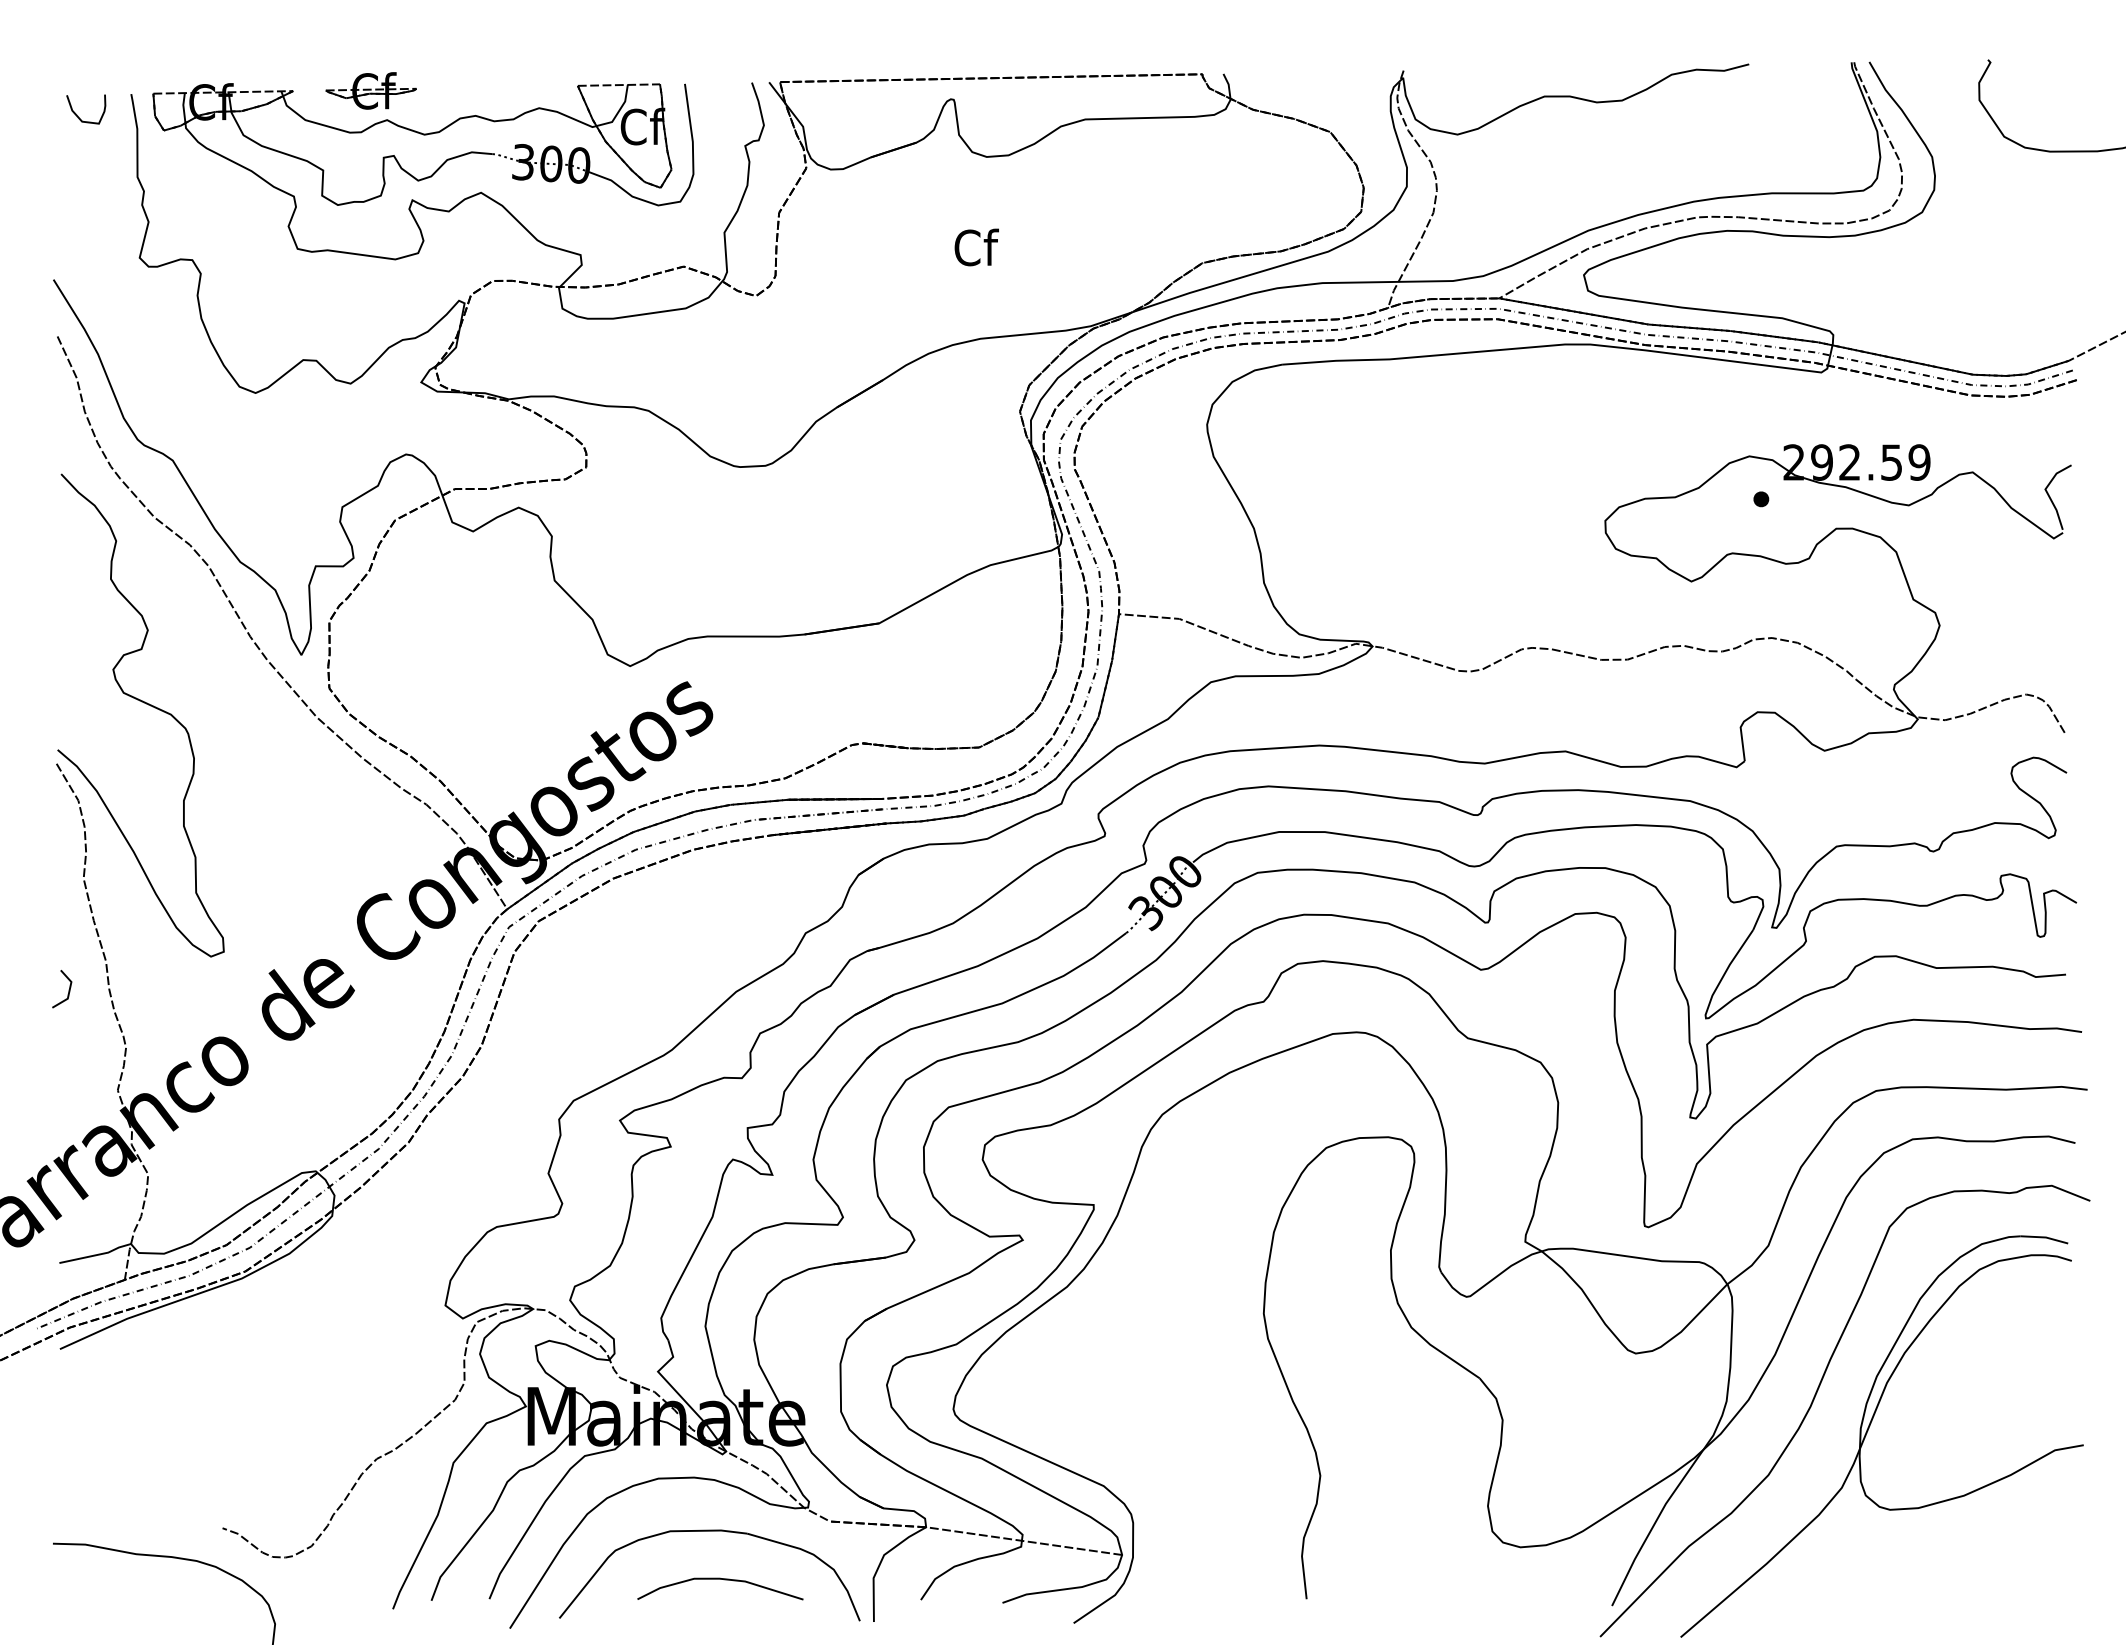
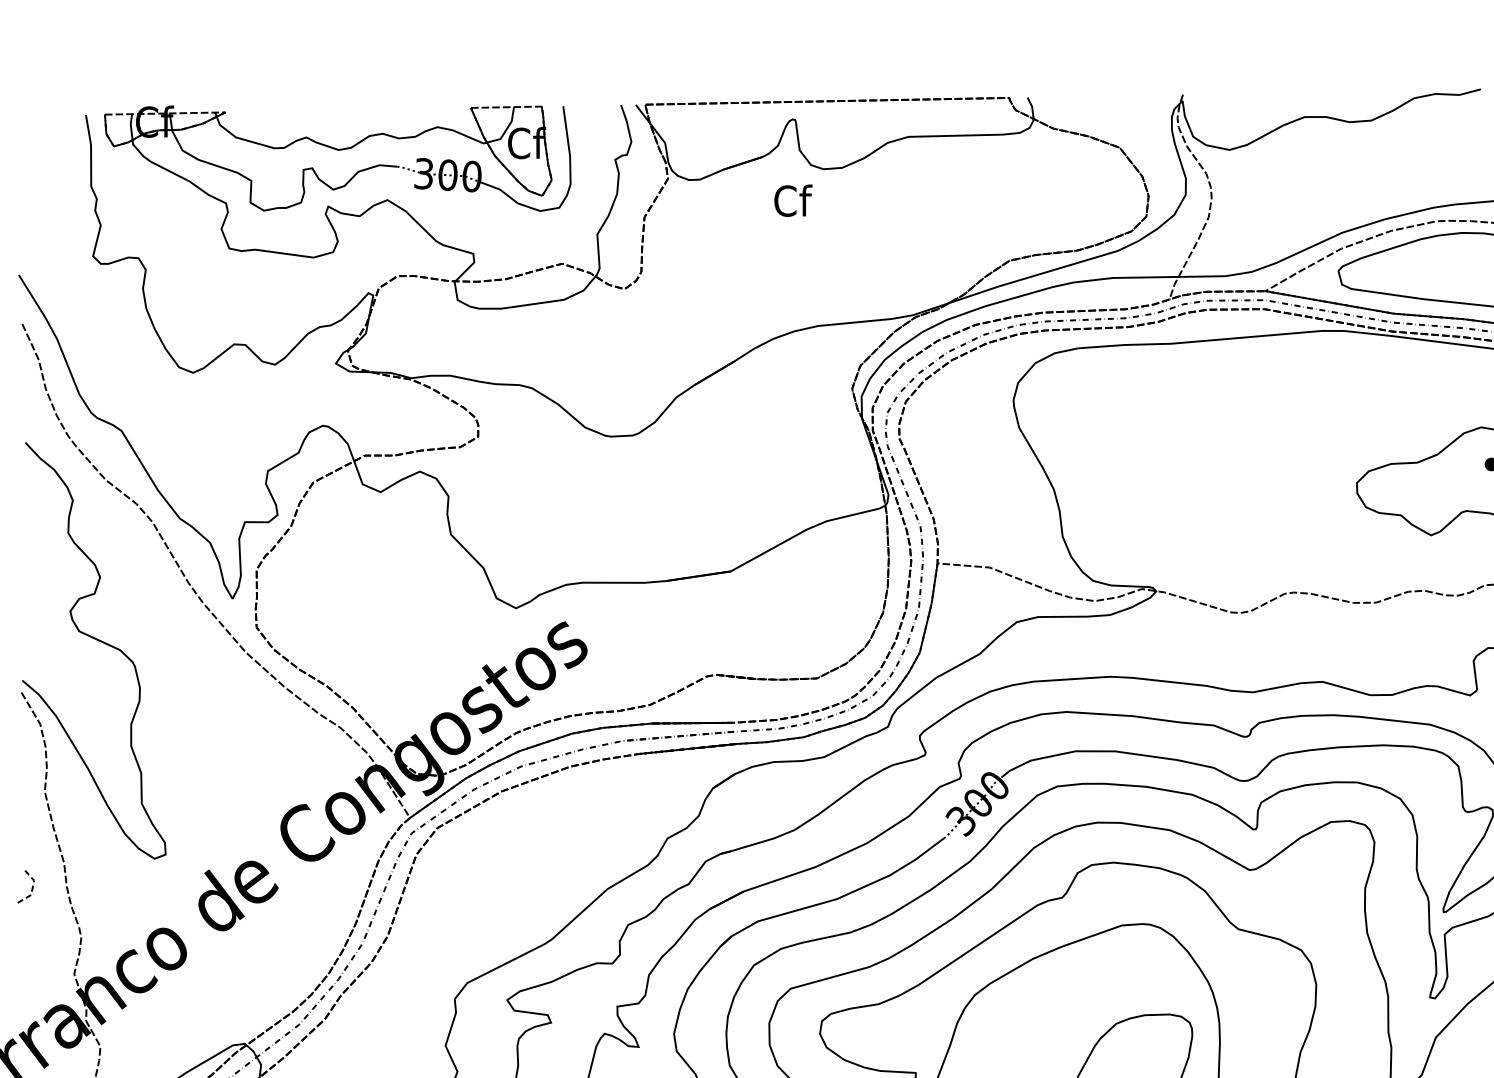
part: (370, 90) -> (292, 111), removed
curve: (77, 114) -> (39, 132), removed
text: (976, 247) -> (793, 200), moved
line: (69, 991) -> (32, 888), solid -> dashed

